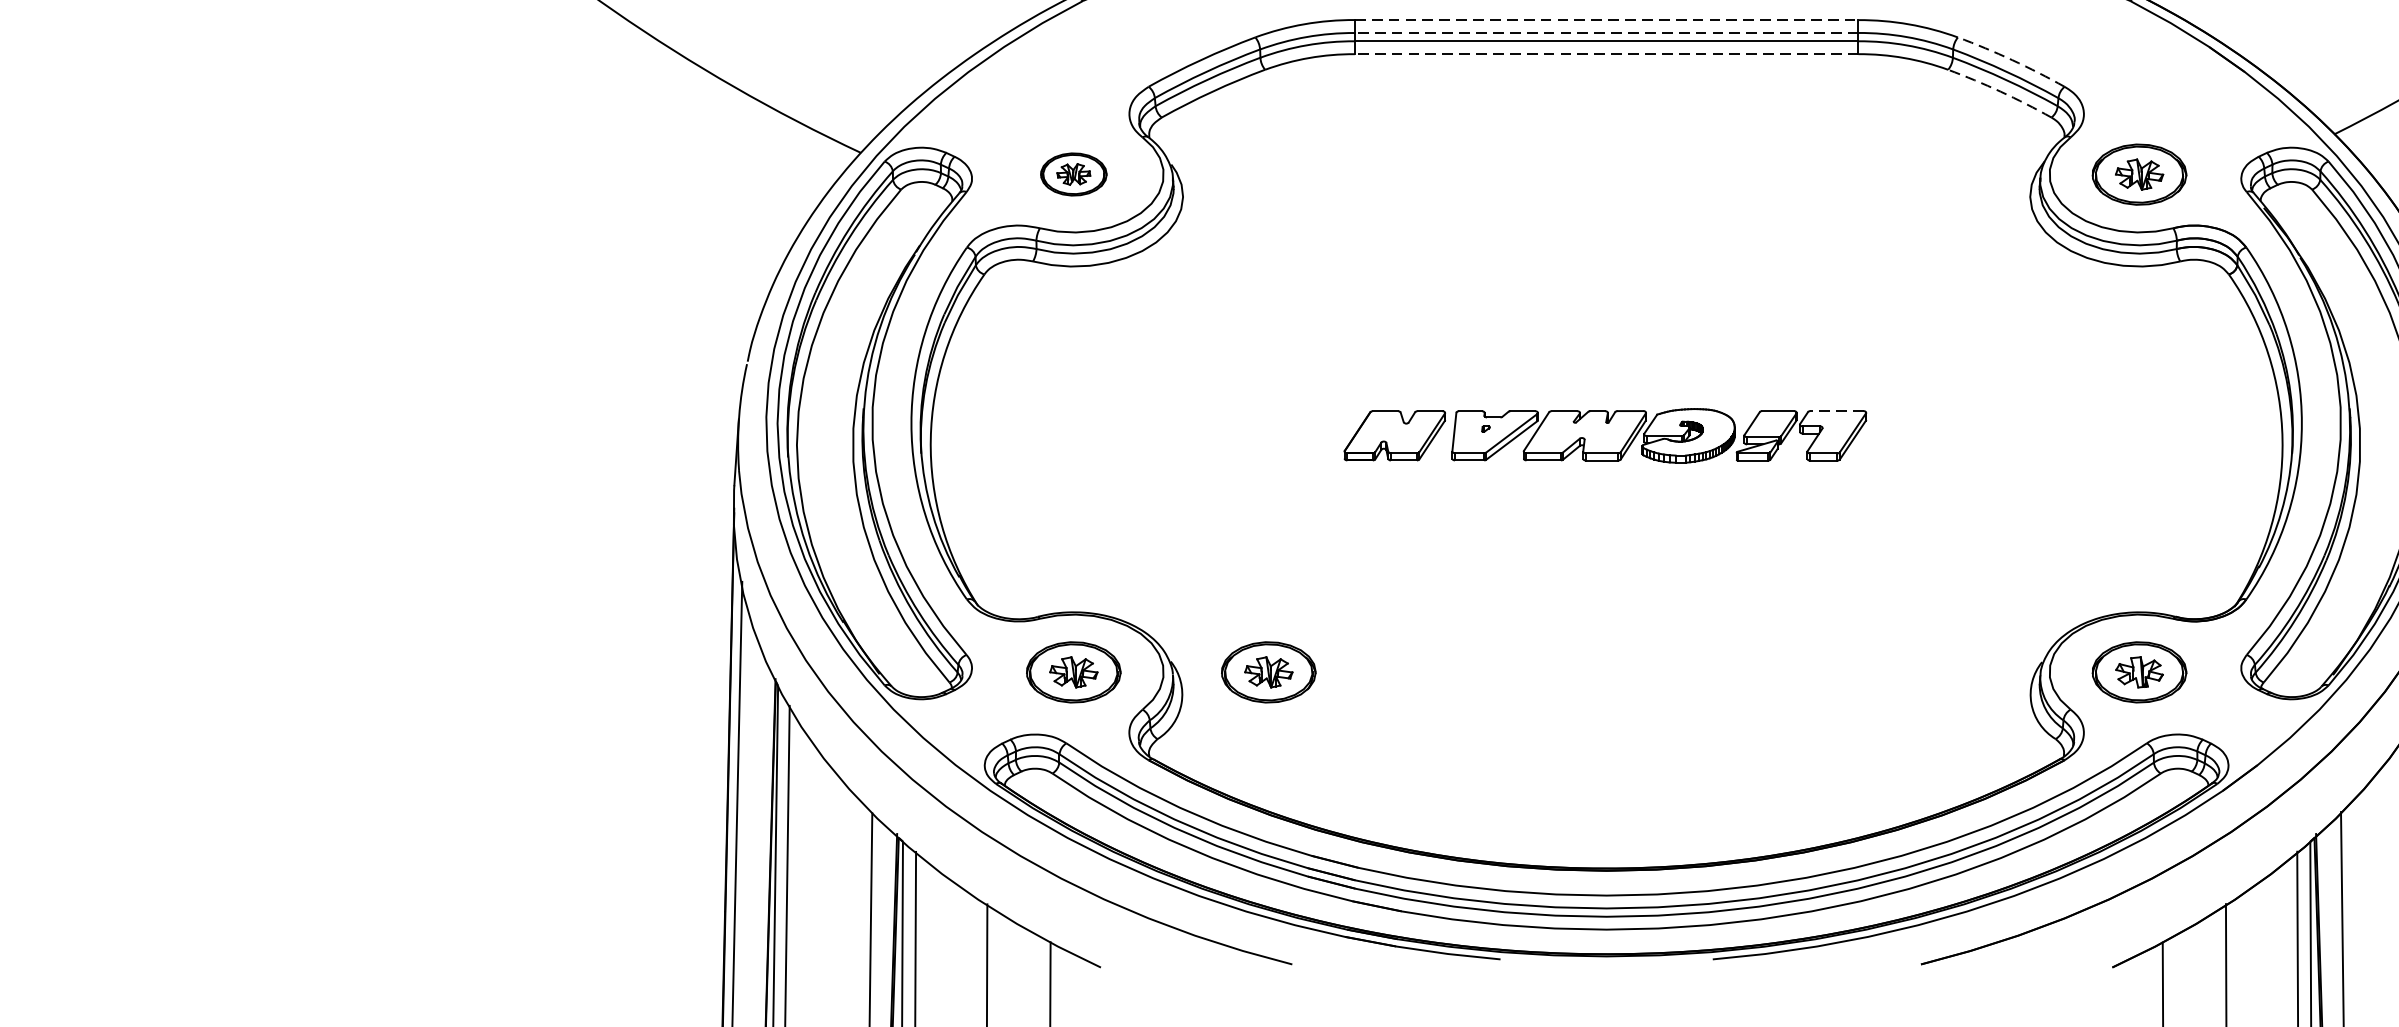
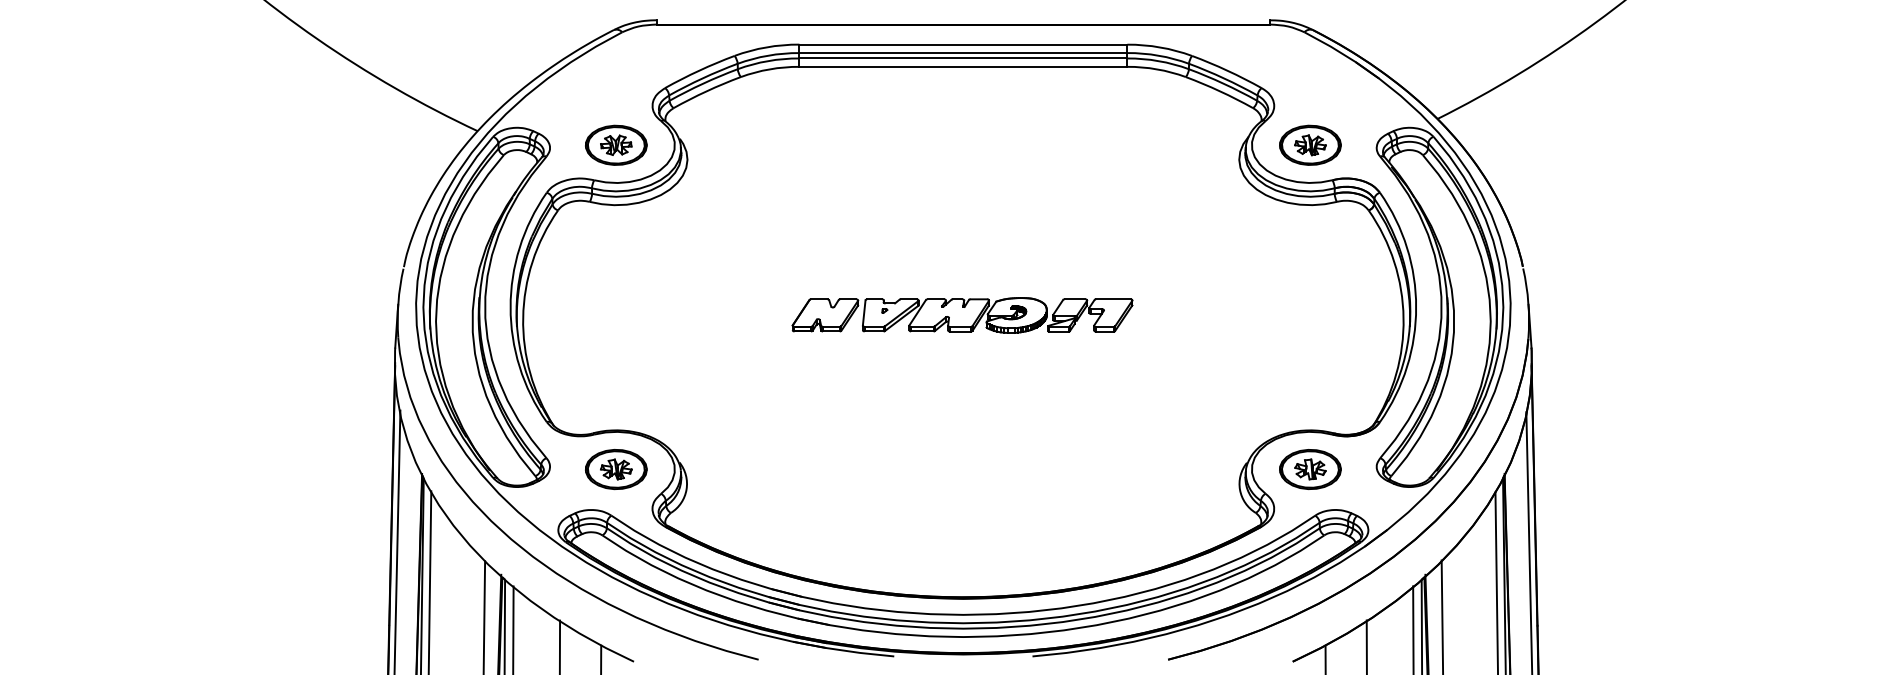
line: (1606, 19) -> (963, 44), dashed -> solid
line: (1606, 33) -> (963, 53), dashed -> solid
line: (1606, 53) -> (963, 66), dashed -> solid
arc: (2012, 59) -> (1227, 70), dashed -> solid
arc: (2001, 91) -> (1220, 91), dashed -> solid
part: (1074, 173) -> (616, 144), size x1.43
line: (1835, 411) -> (1112, 299), dashed -> solid
part: (1269, 672) -> (743, 469), removed

